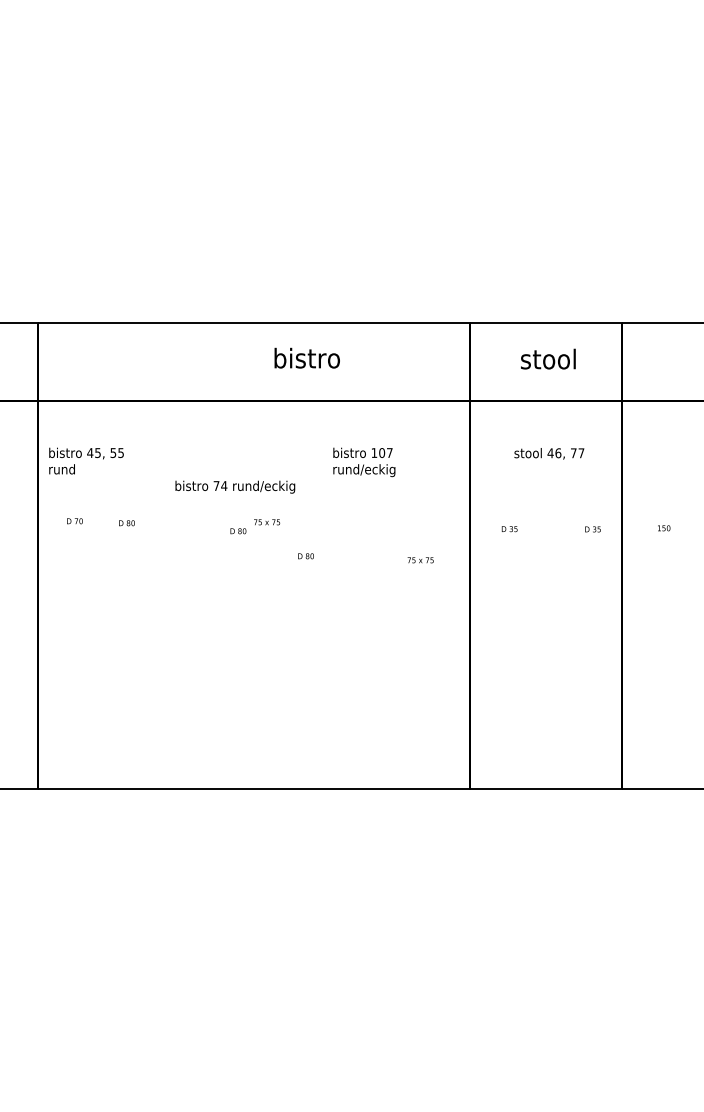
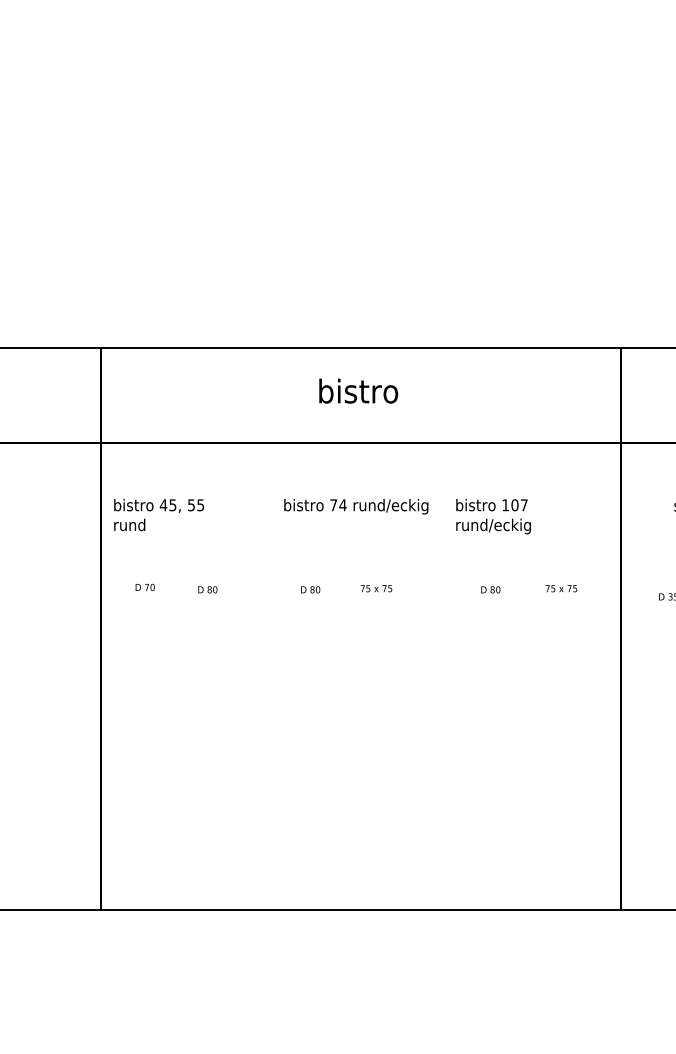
text: (306, 357) -> (357, 390), moved
text: (235, 486) -> (356, 505), moved
text: (238, 531) -> (310, 590), moved
text: (305, 556) -> (490, 590), moved
text: (420, 560) -> (561, 588), moved

